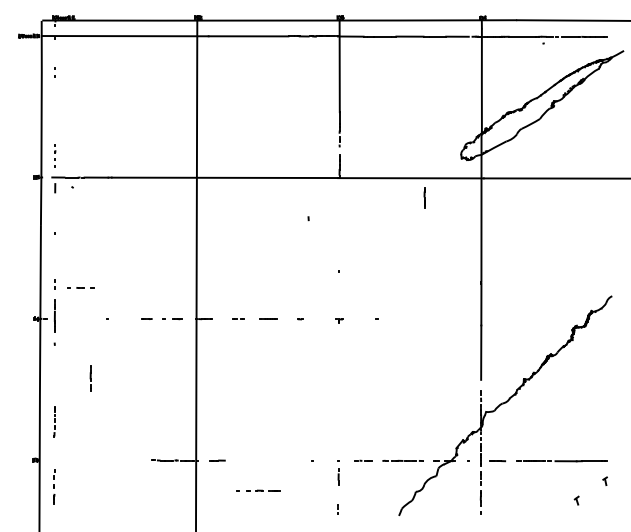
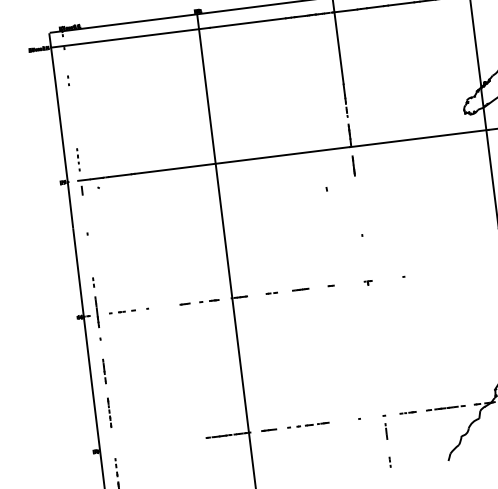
line: (424, 197) -> (353, 165), moved
line: (80, 287) -> (121, 311), moved
line: (90, 378) -> (104, 371), moved
part: (258, 490) -> (308, 425), moved

